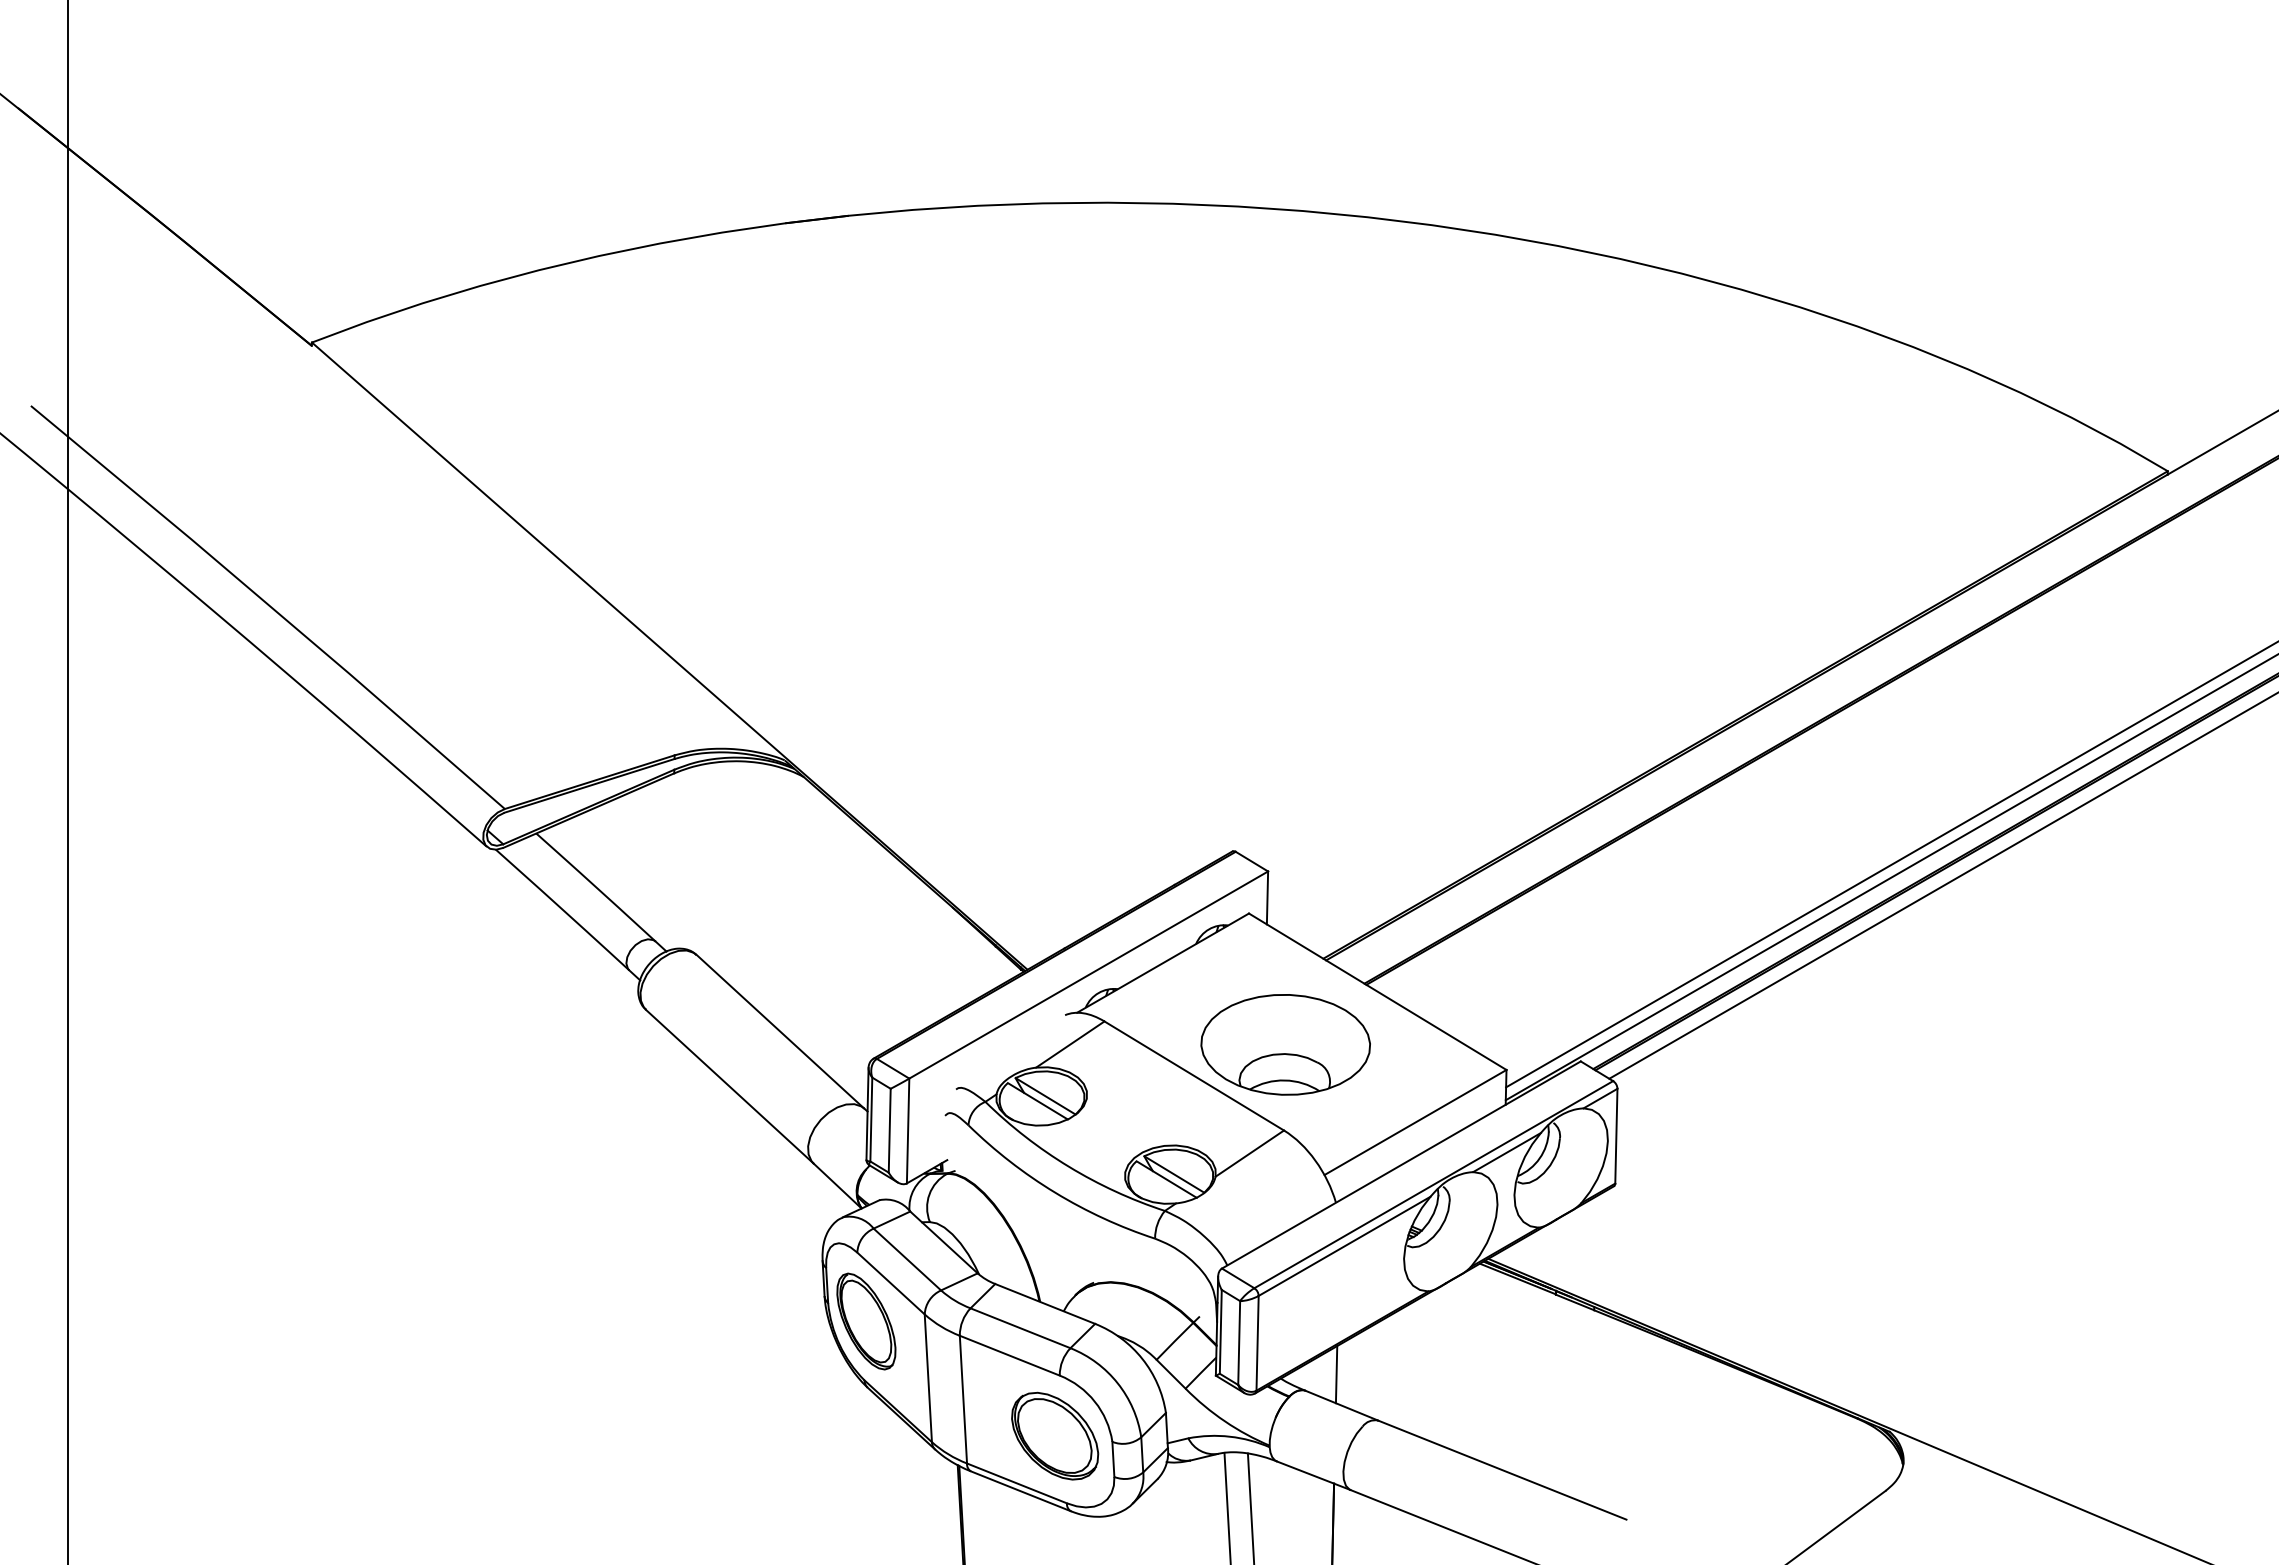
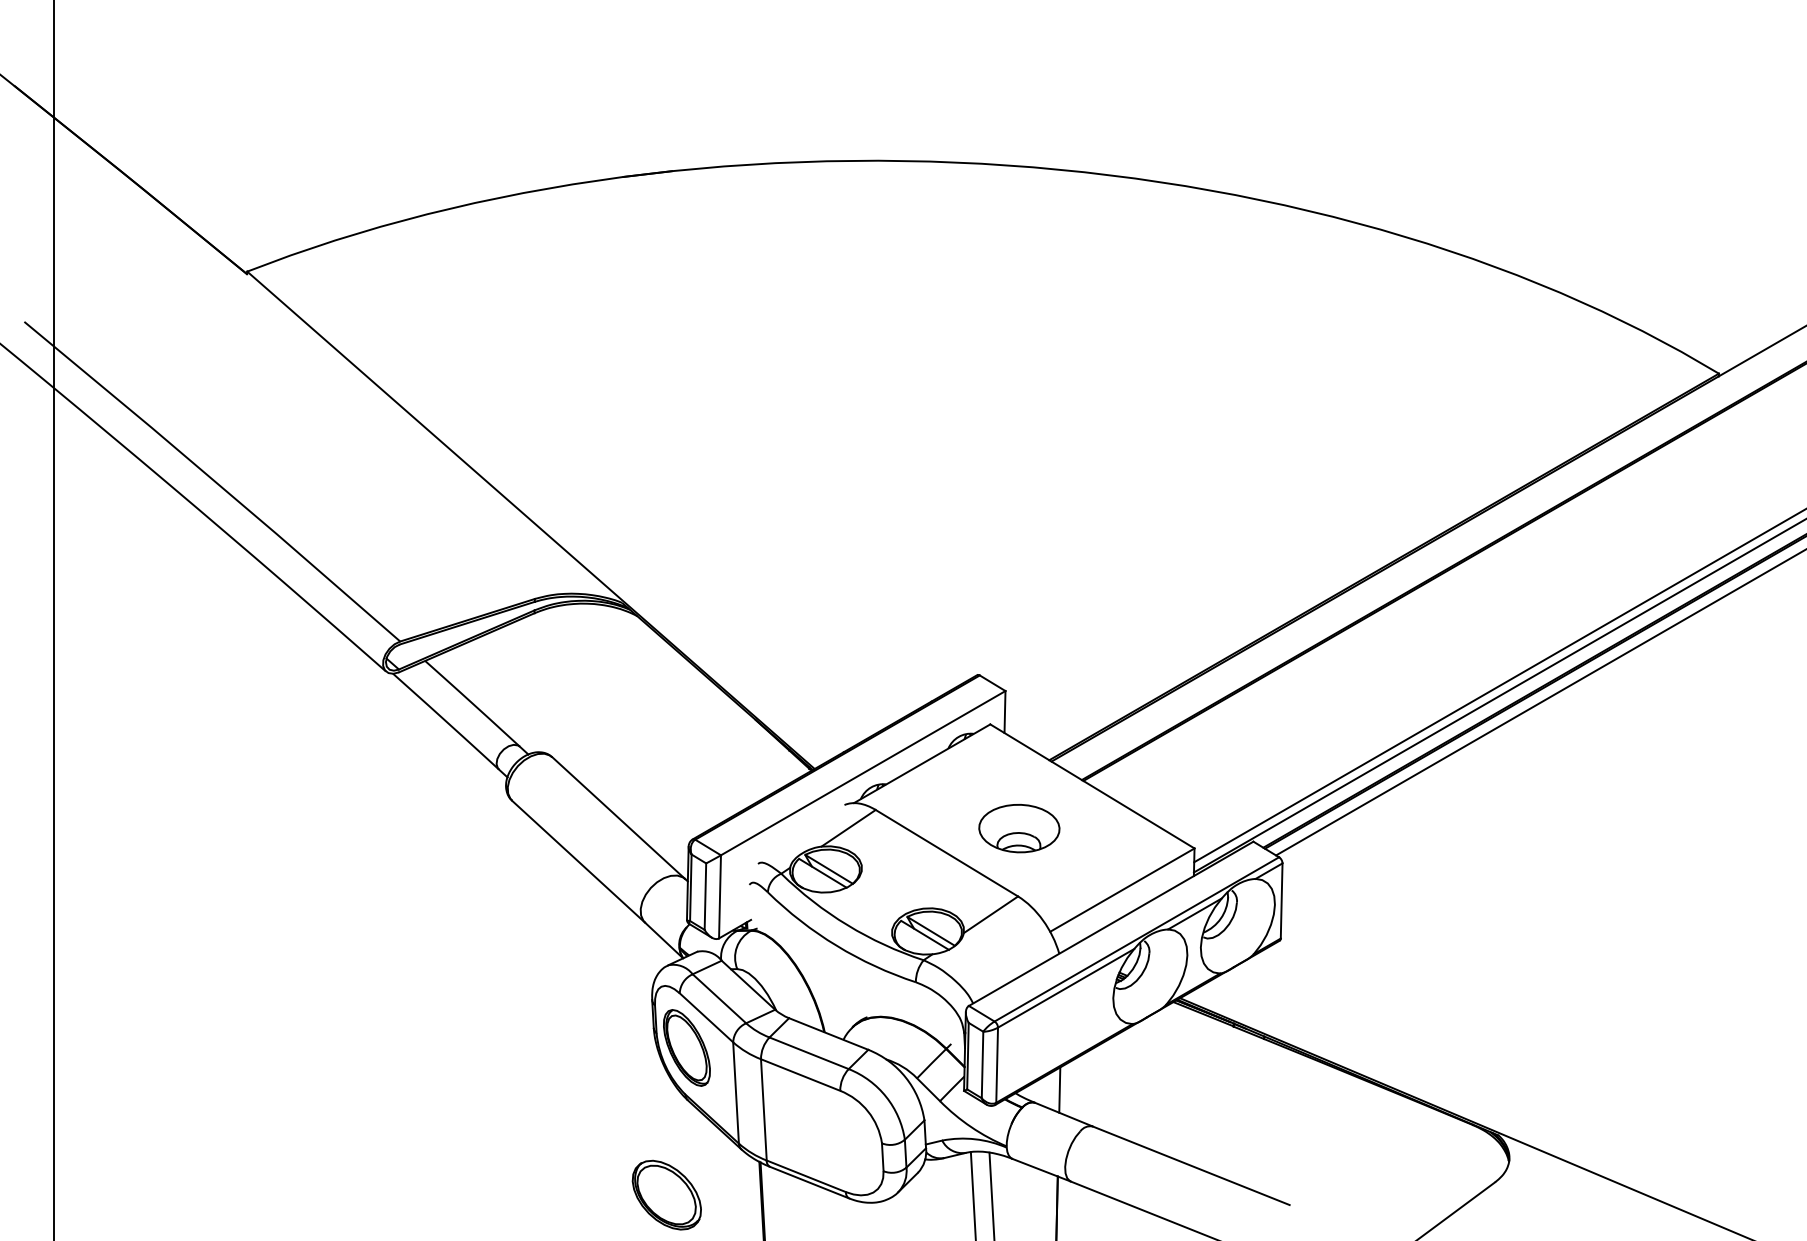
part: (1285, 1044) -> (1019, 828), size x0.6
part: (1055, 1435) -> (667, 1194), moved

